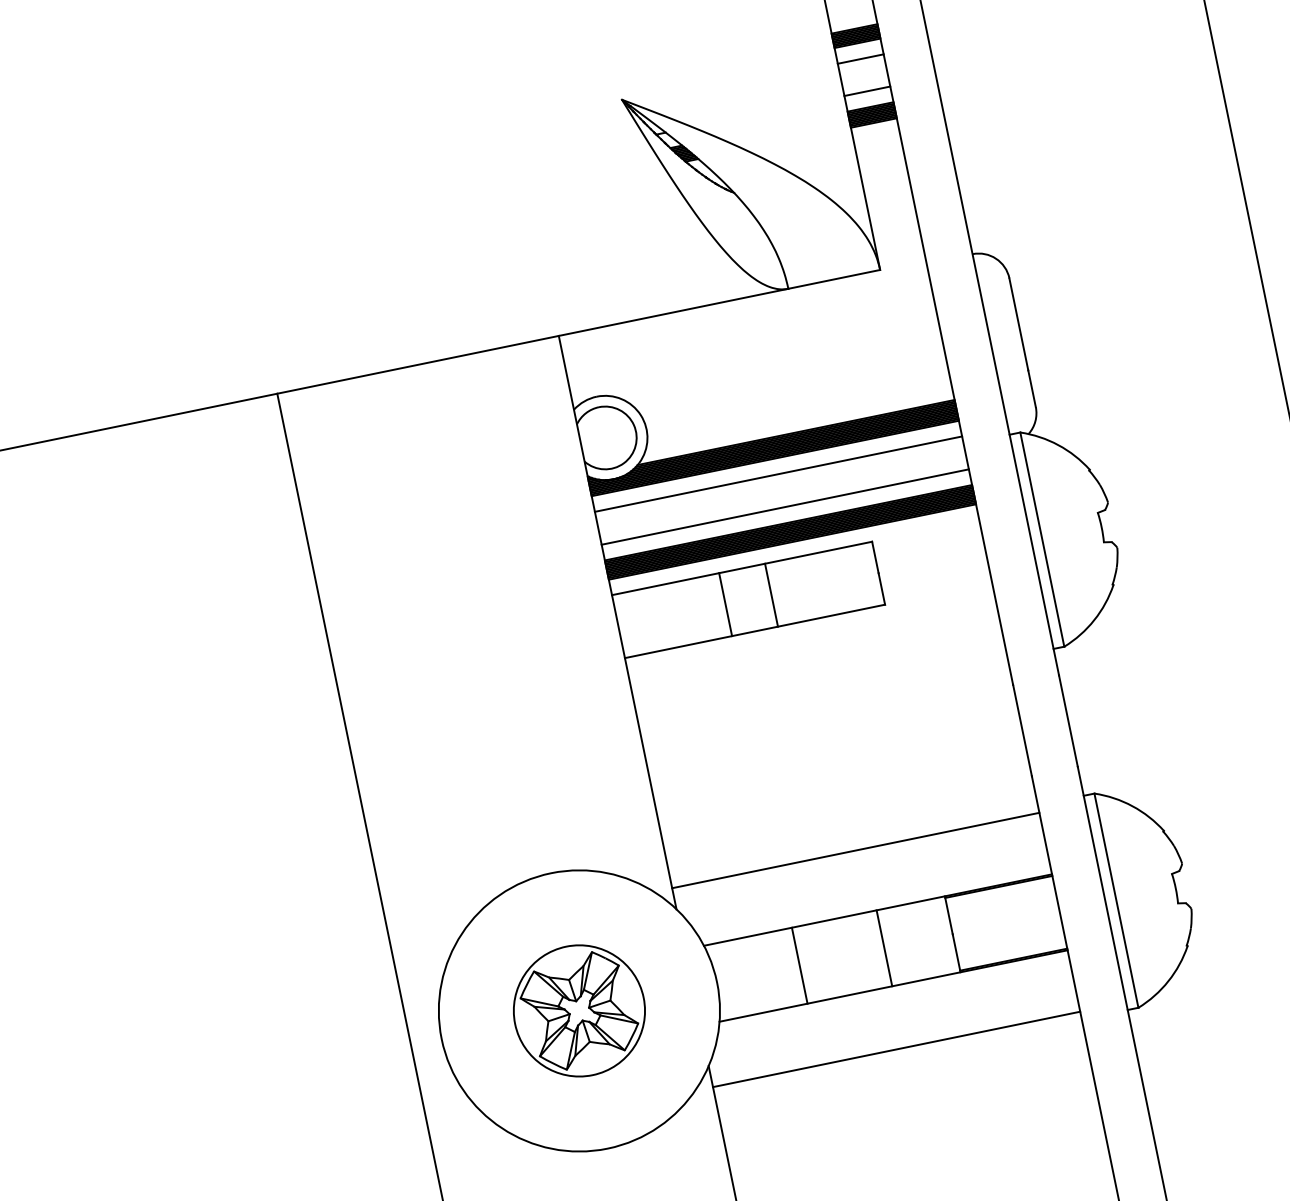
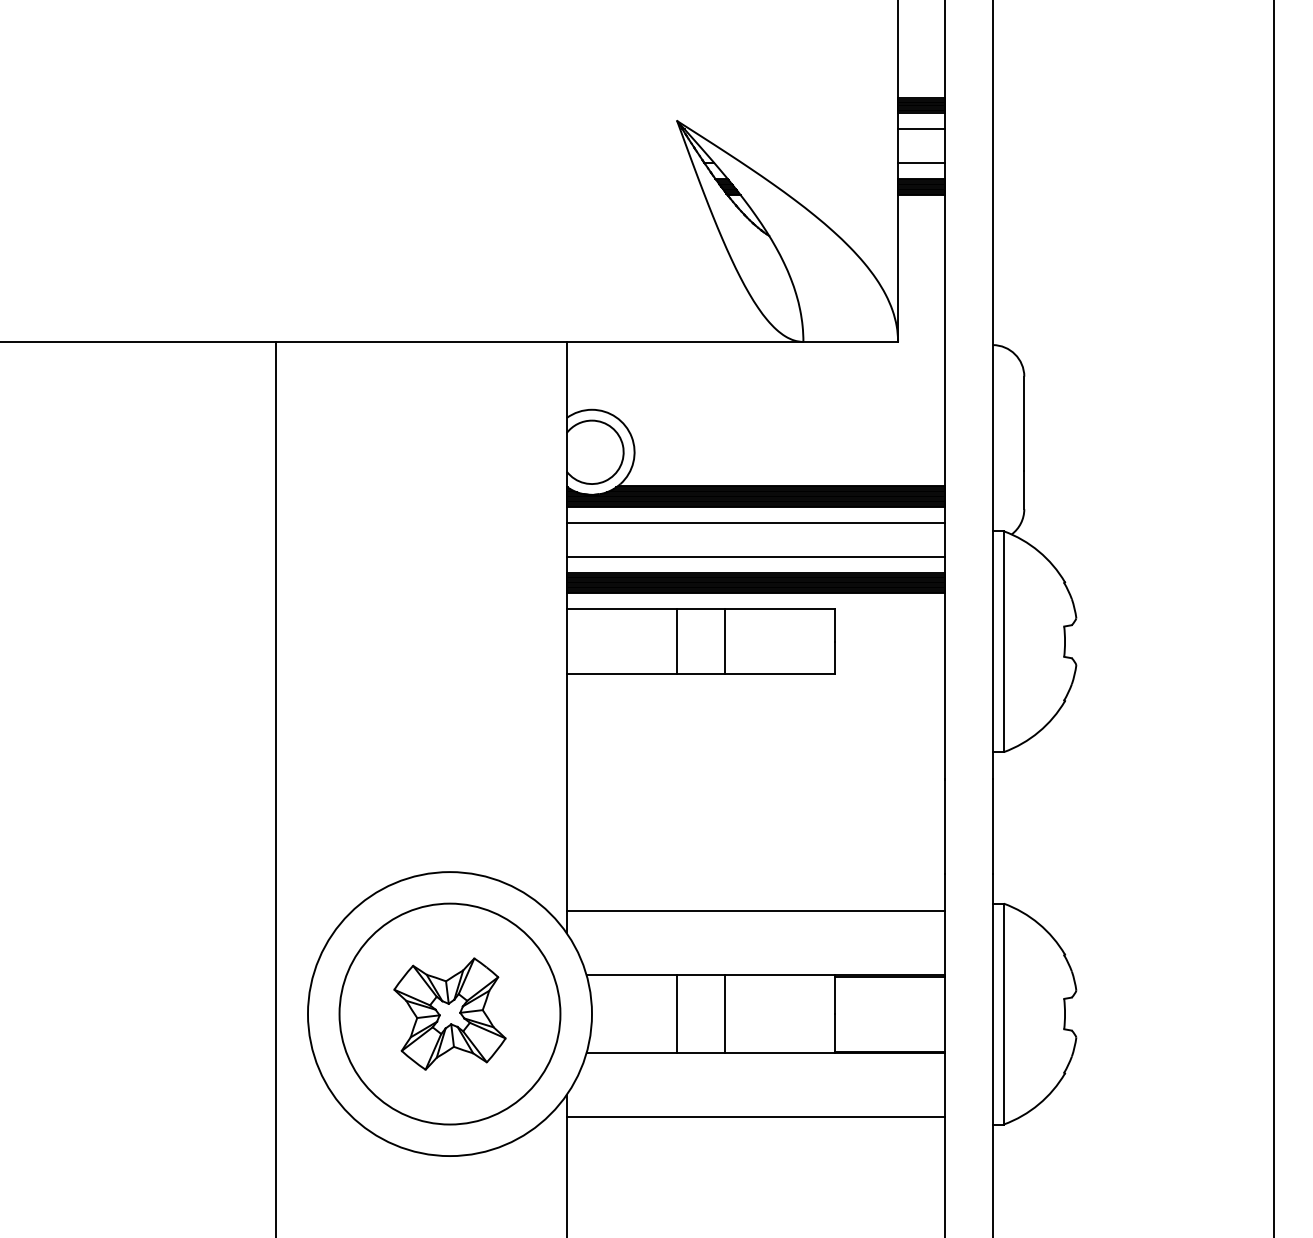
line: (884, 947) -> (724, 1013), moved
circle: (578, 1010) -> (449, 1013), size x1.67

